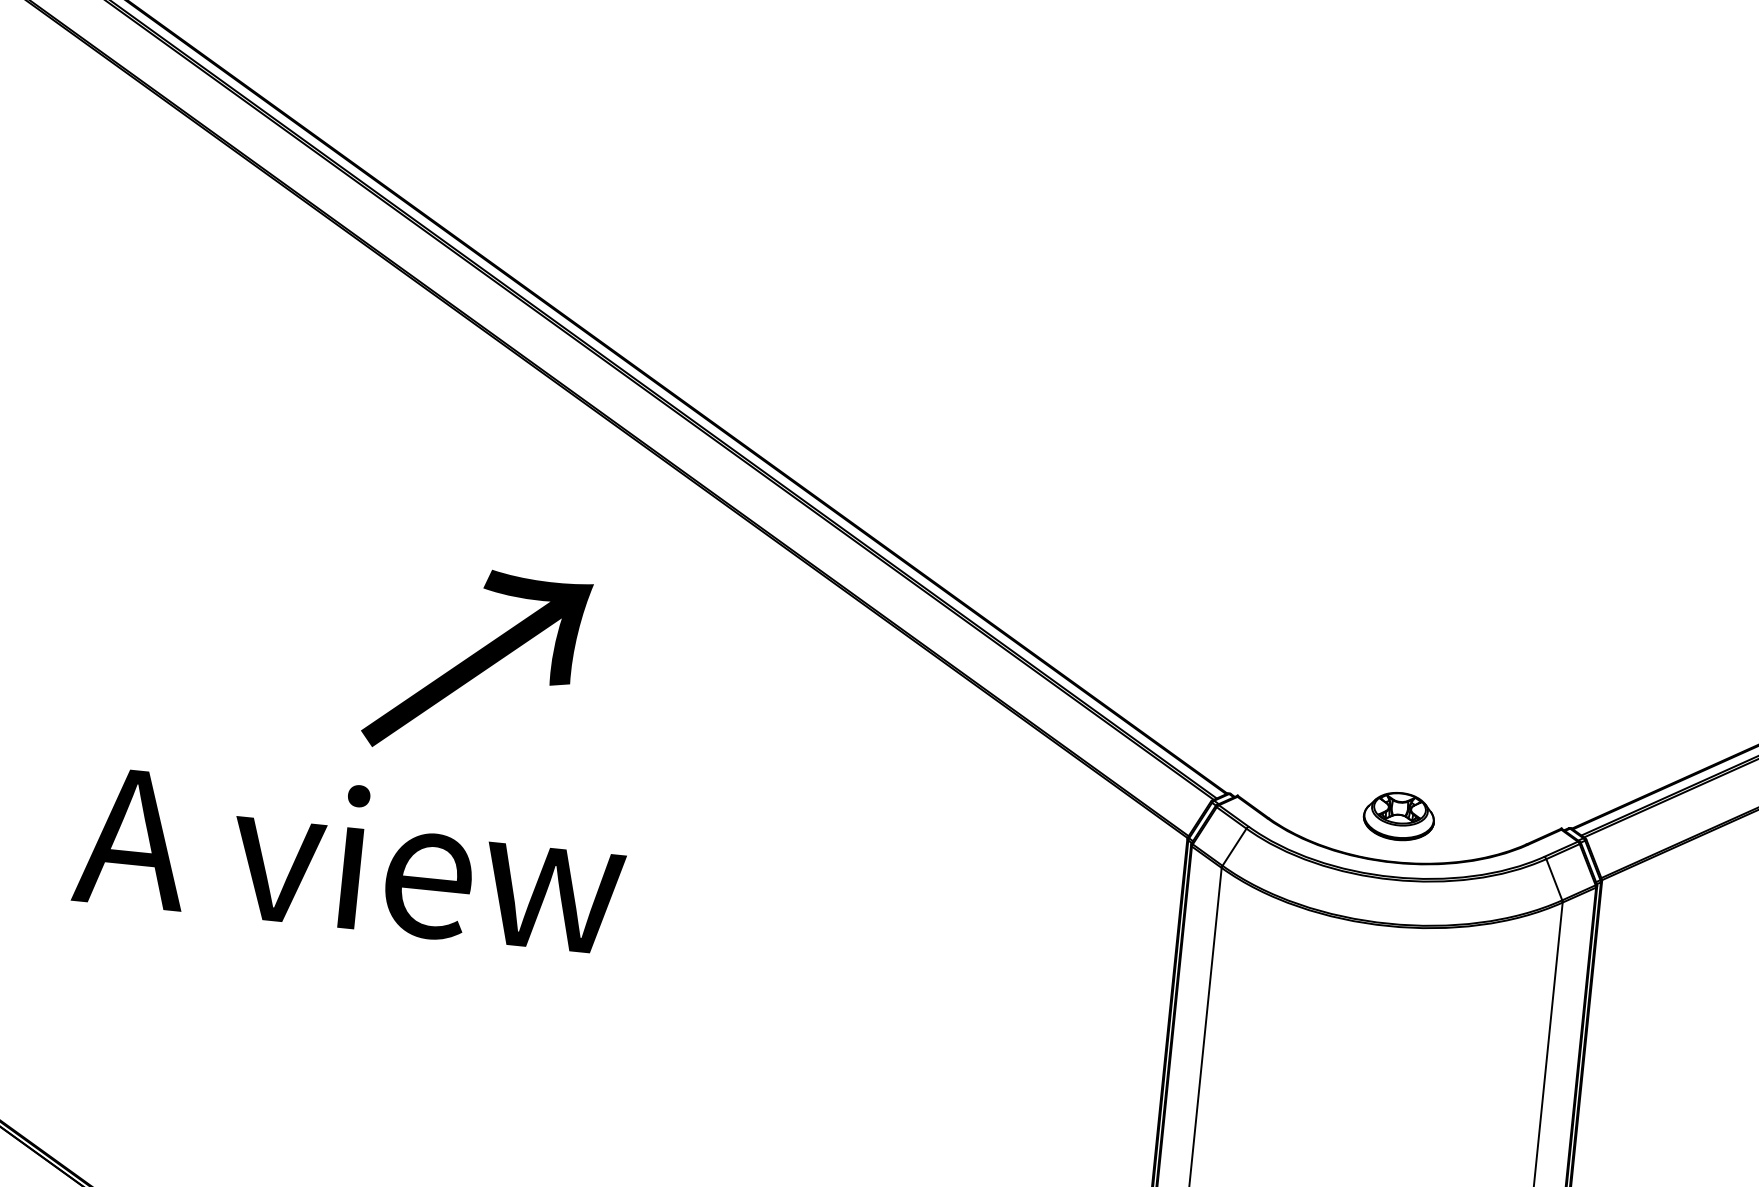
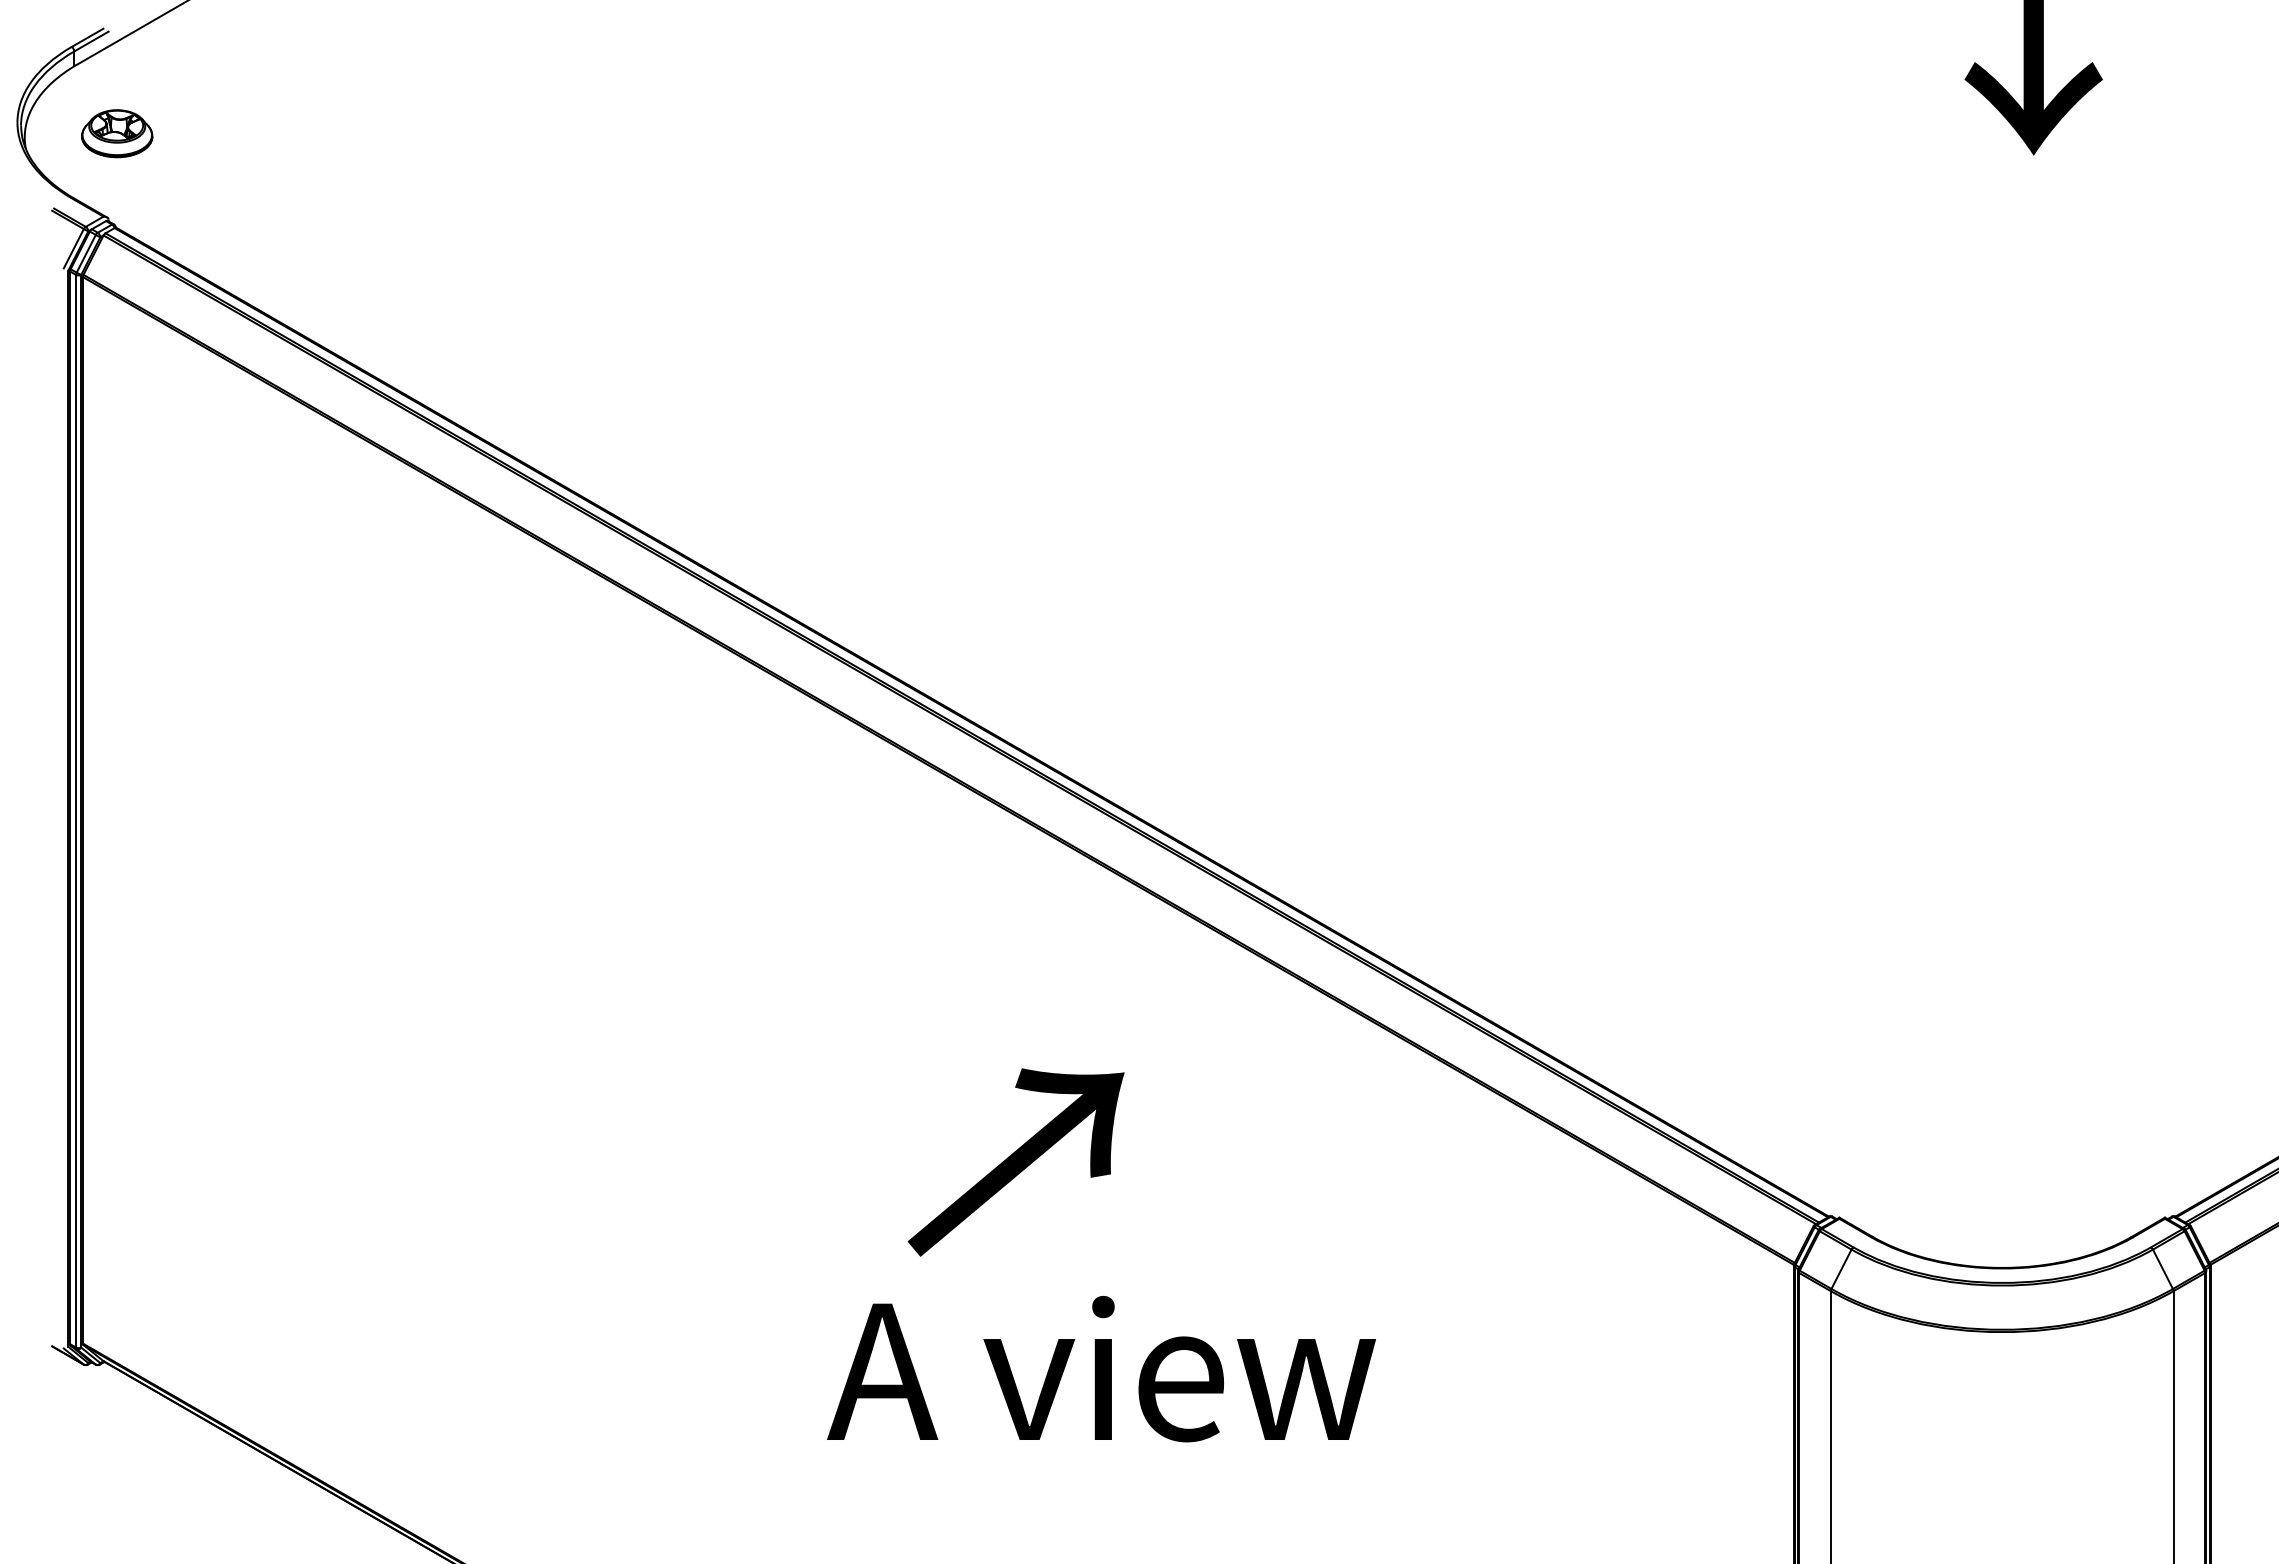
text: (476, 662) -> (1015, 1162), moved
part: (1399, 815) -> (2002, 1221), removed
text: (350, 858) -> (1101, 1369), moved

